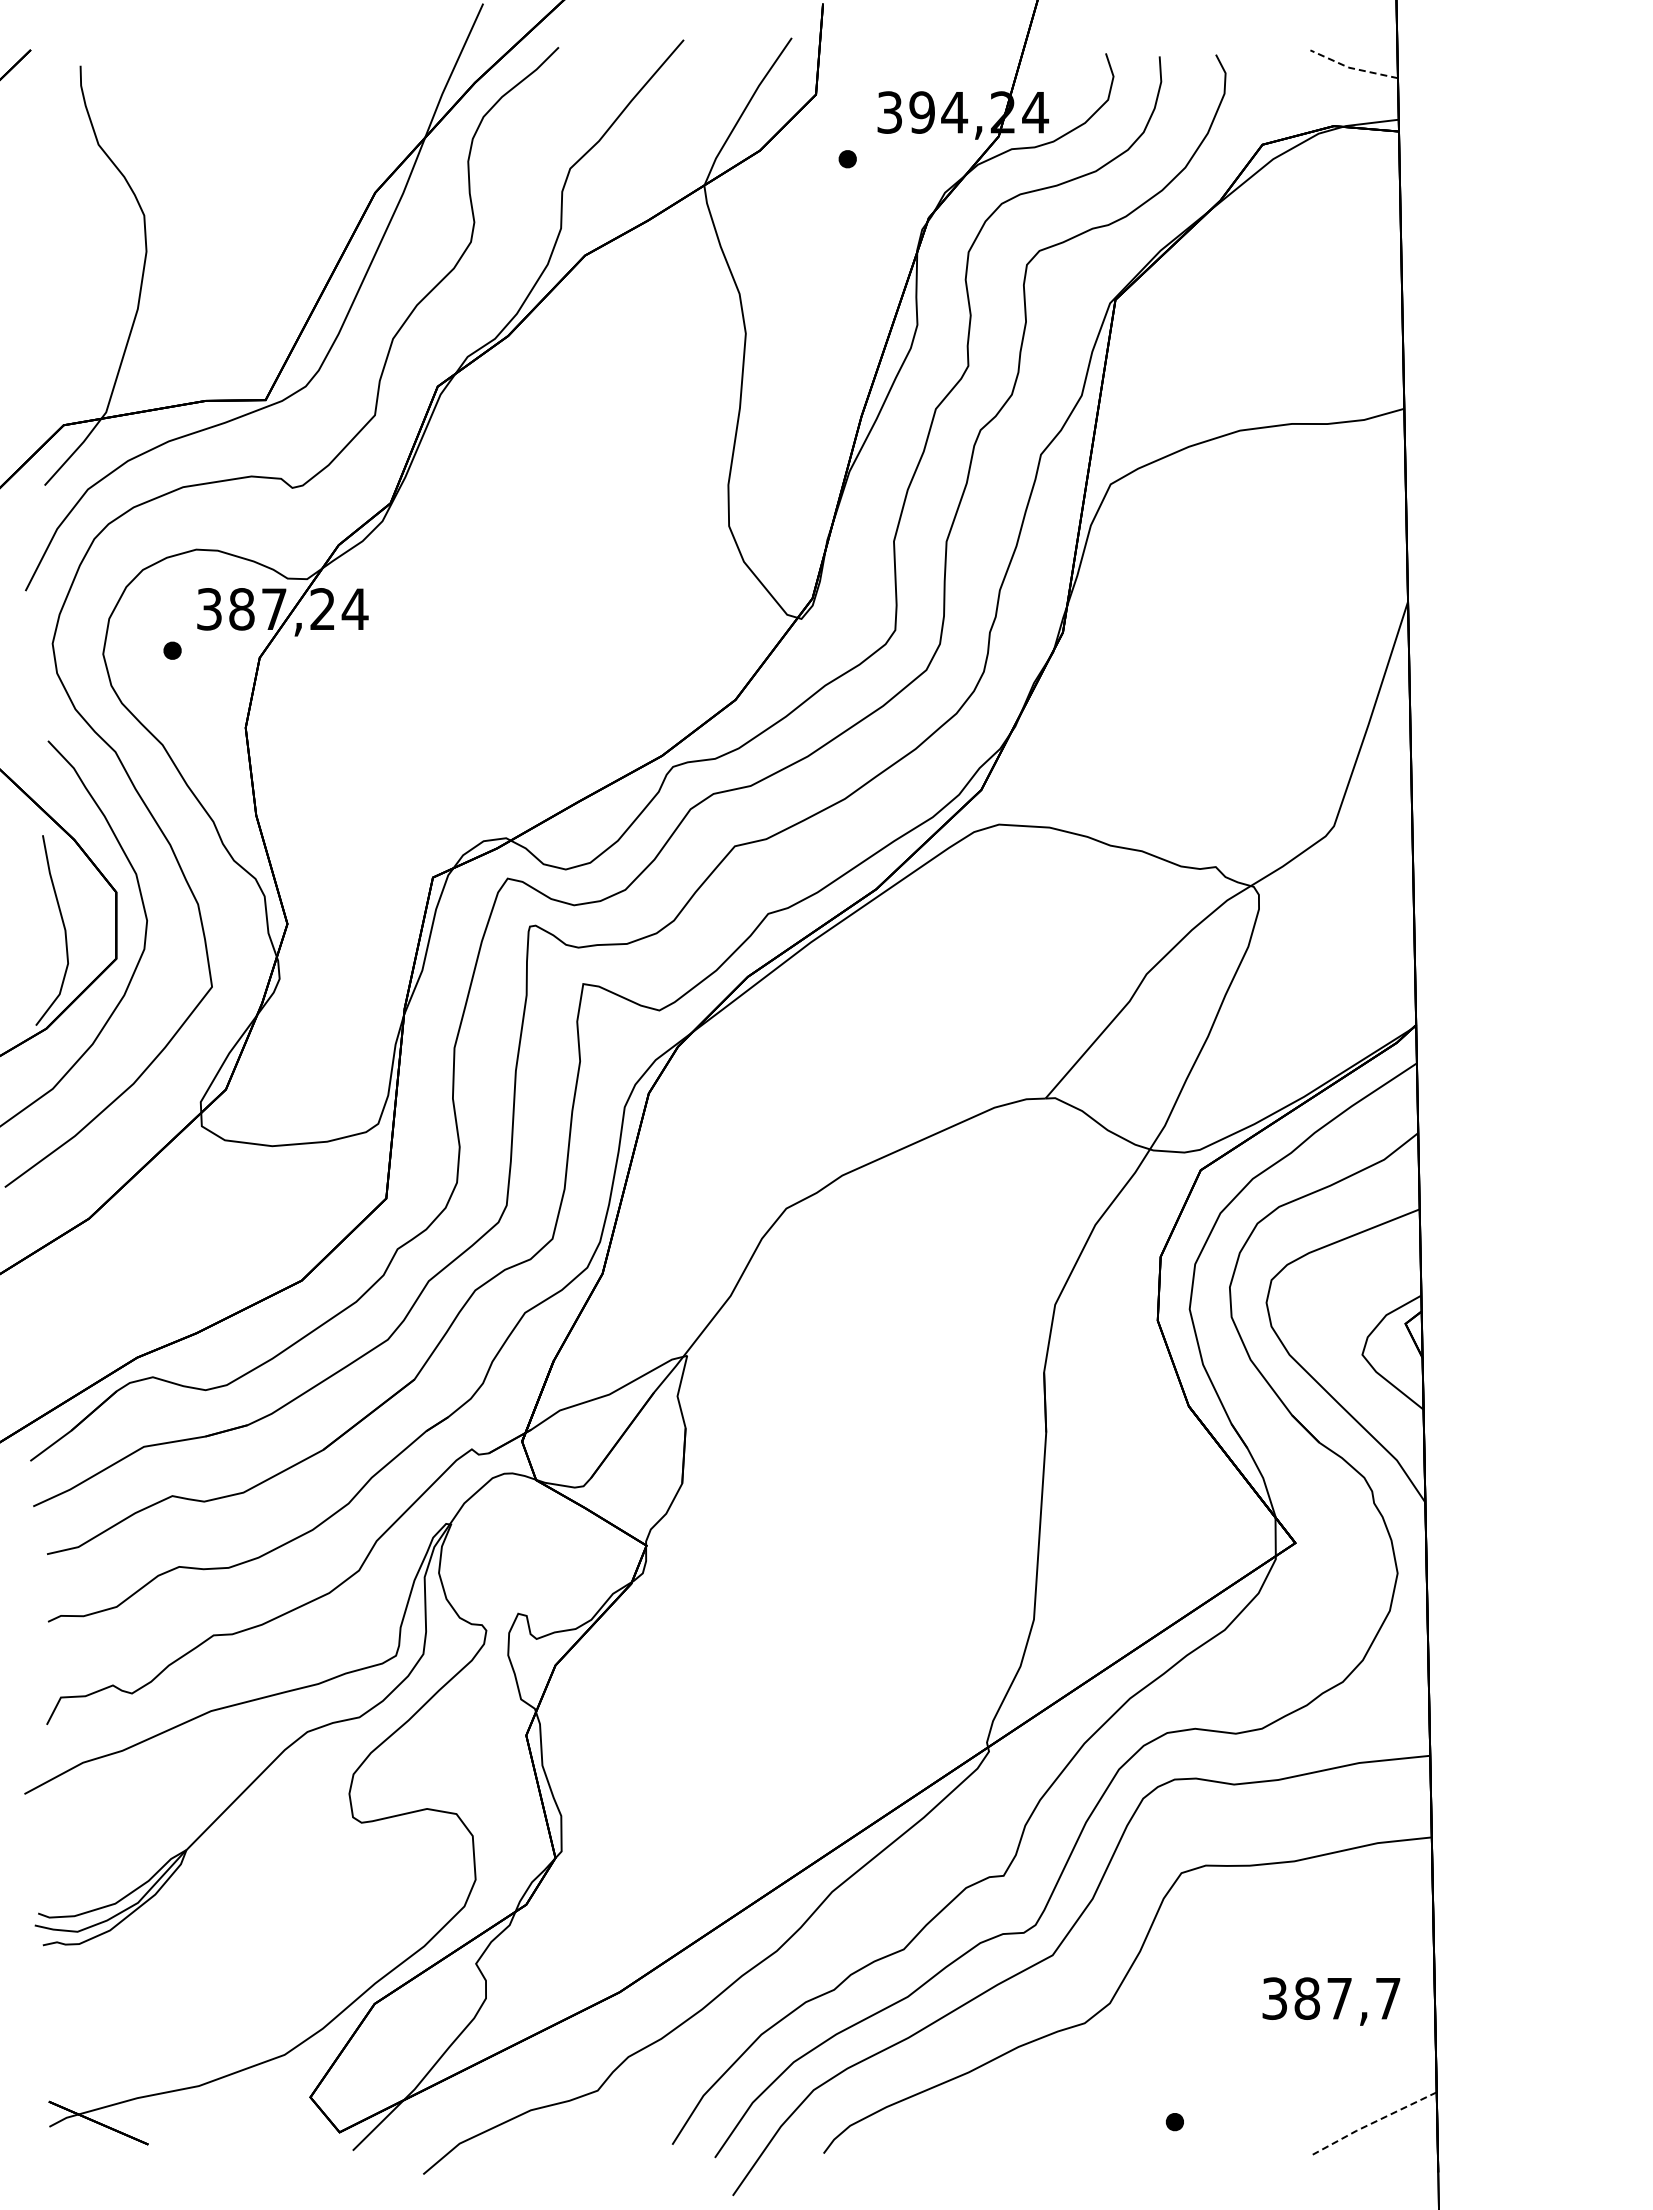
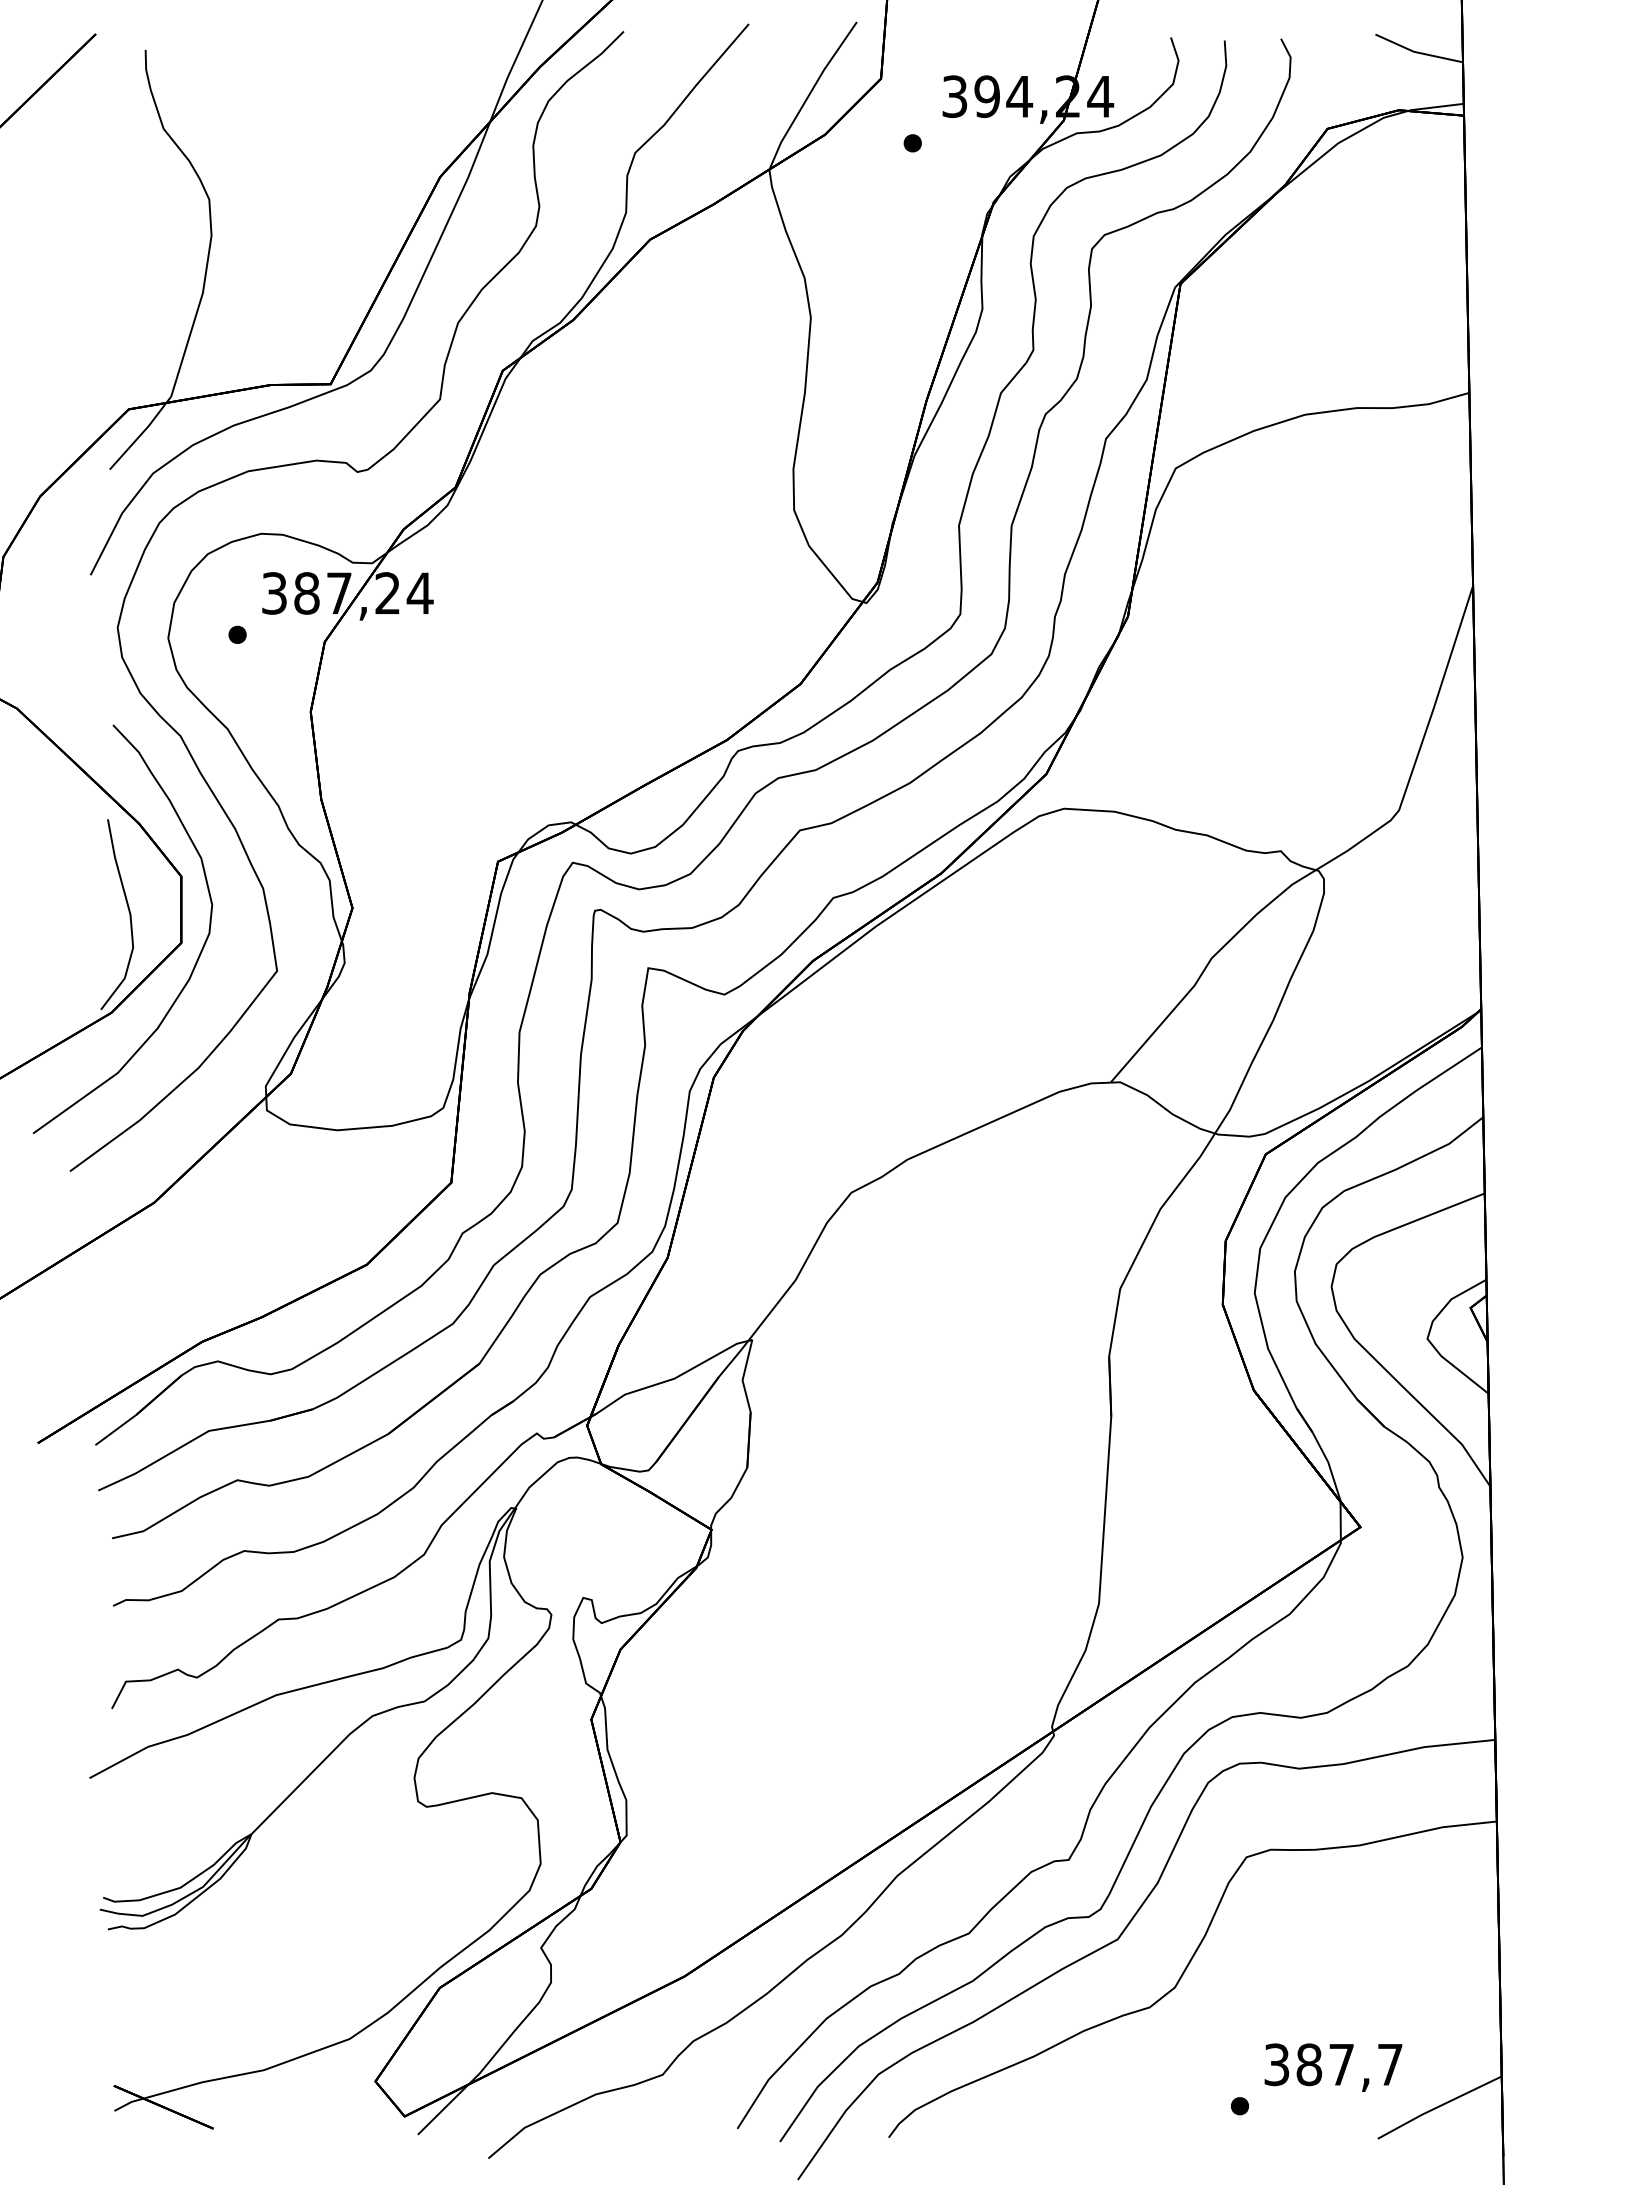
line: (1351, 68) -> (1416, 52), dashed -> solid
text: (1331, 2001) -> (1333, 2067), moved
line: (1373, 2122) -> (1438, 2106), dashed -> solid

